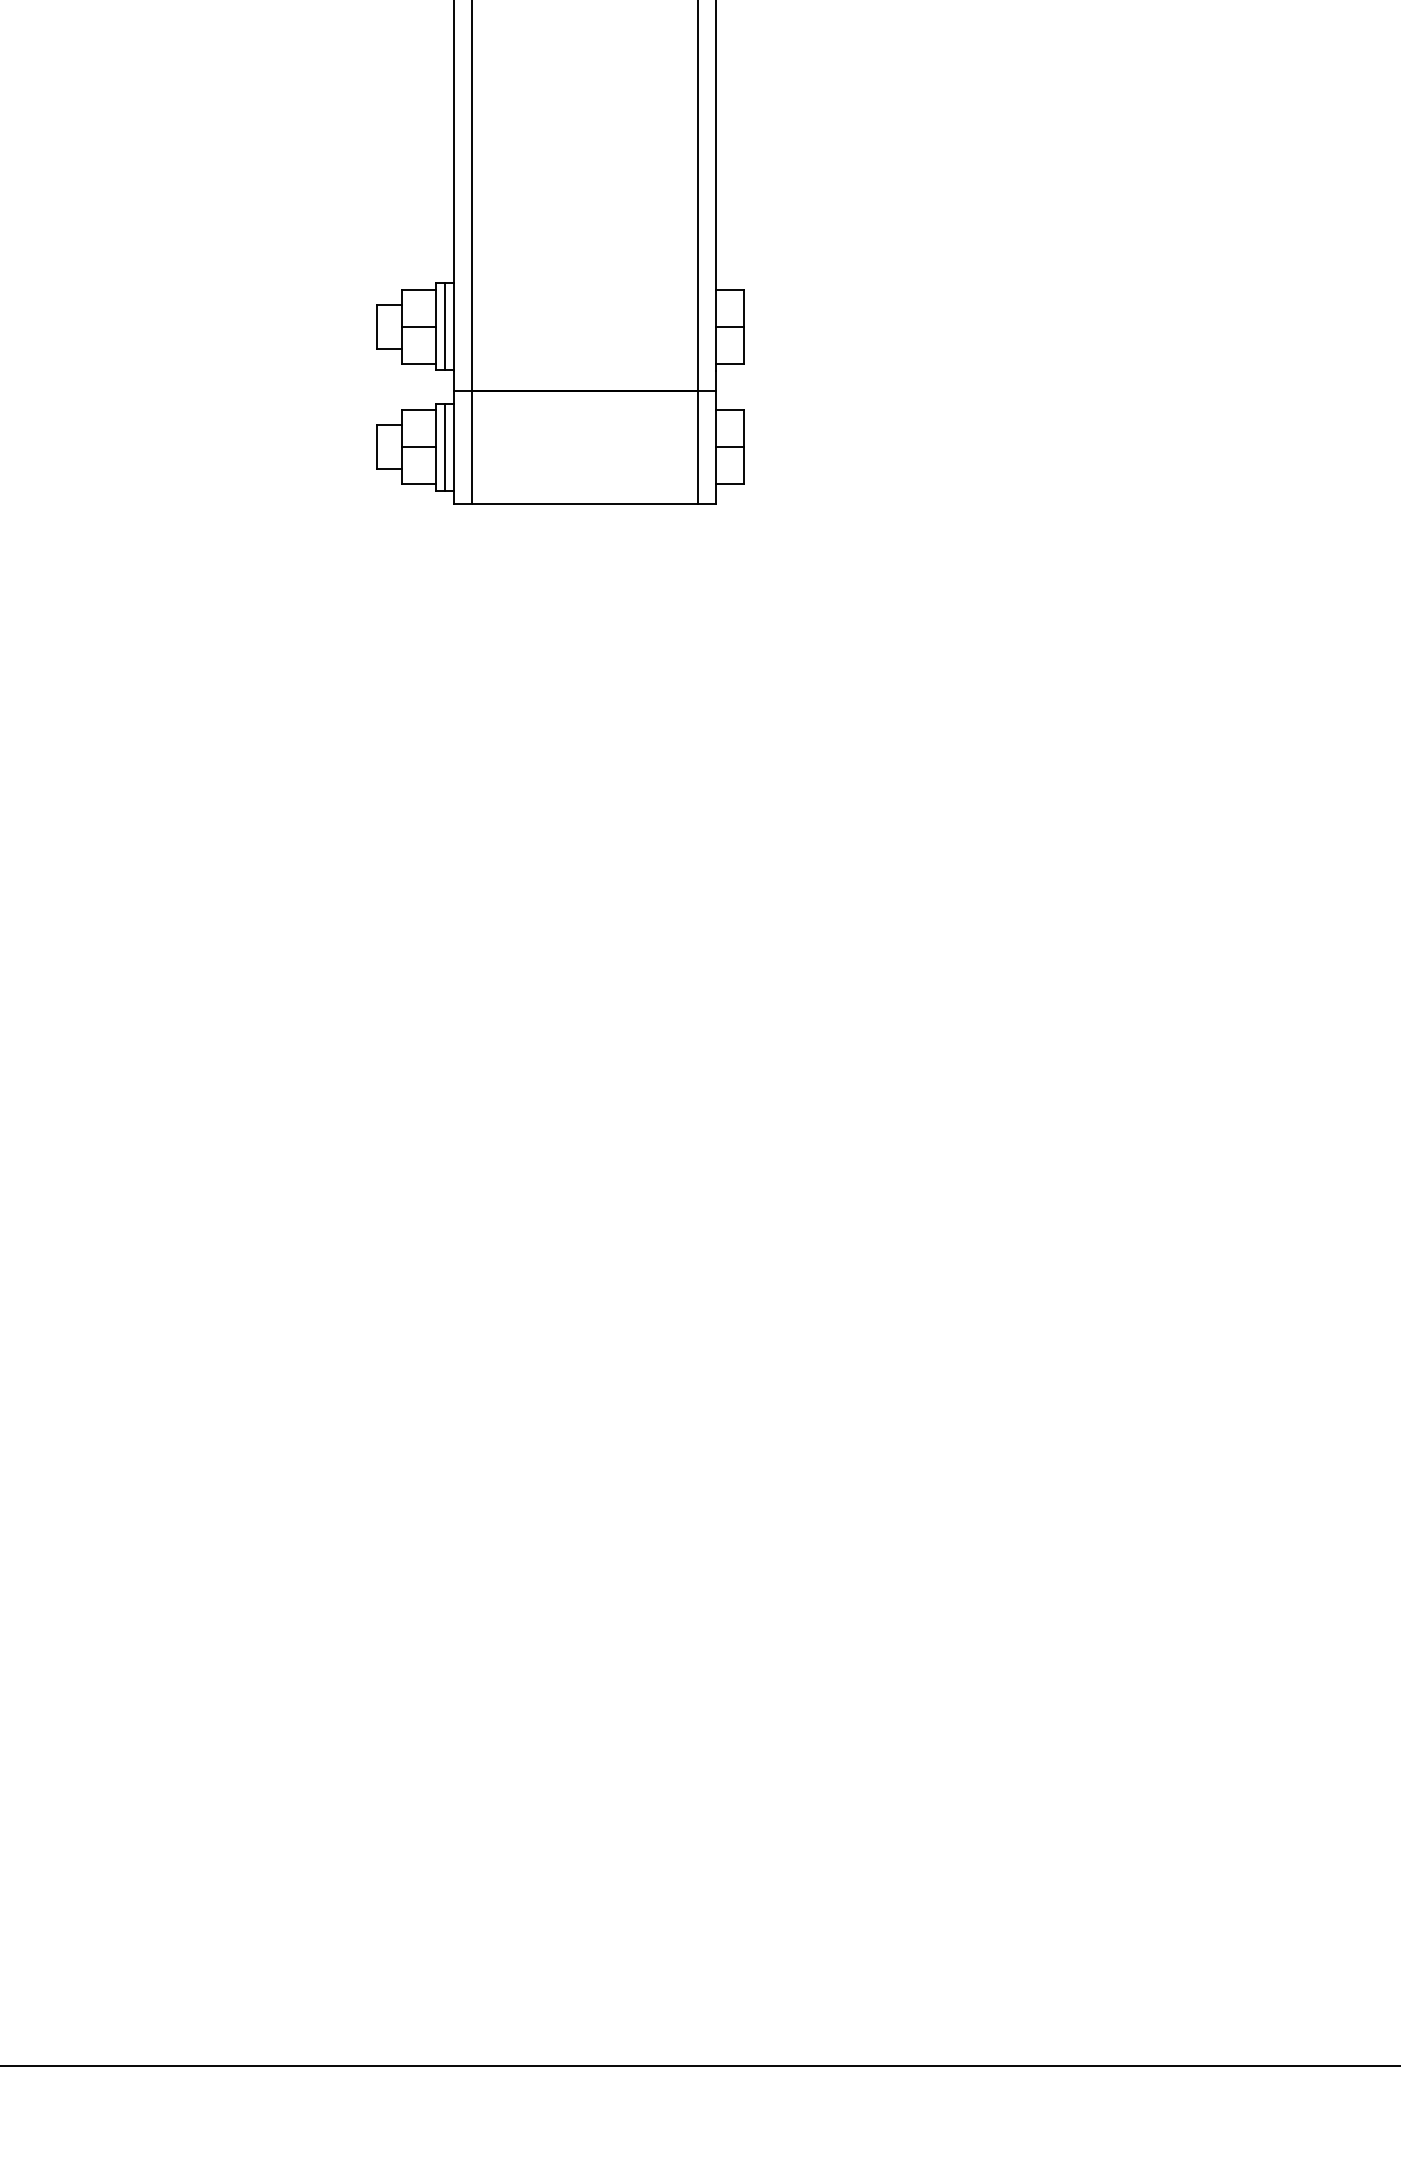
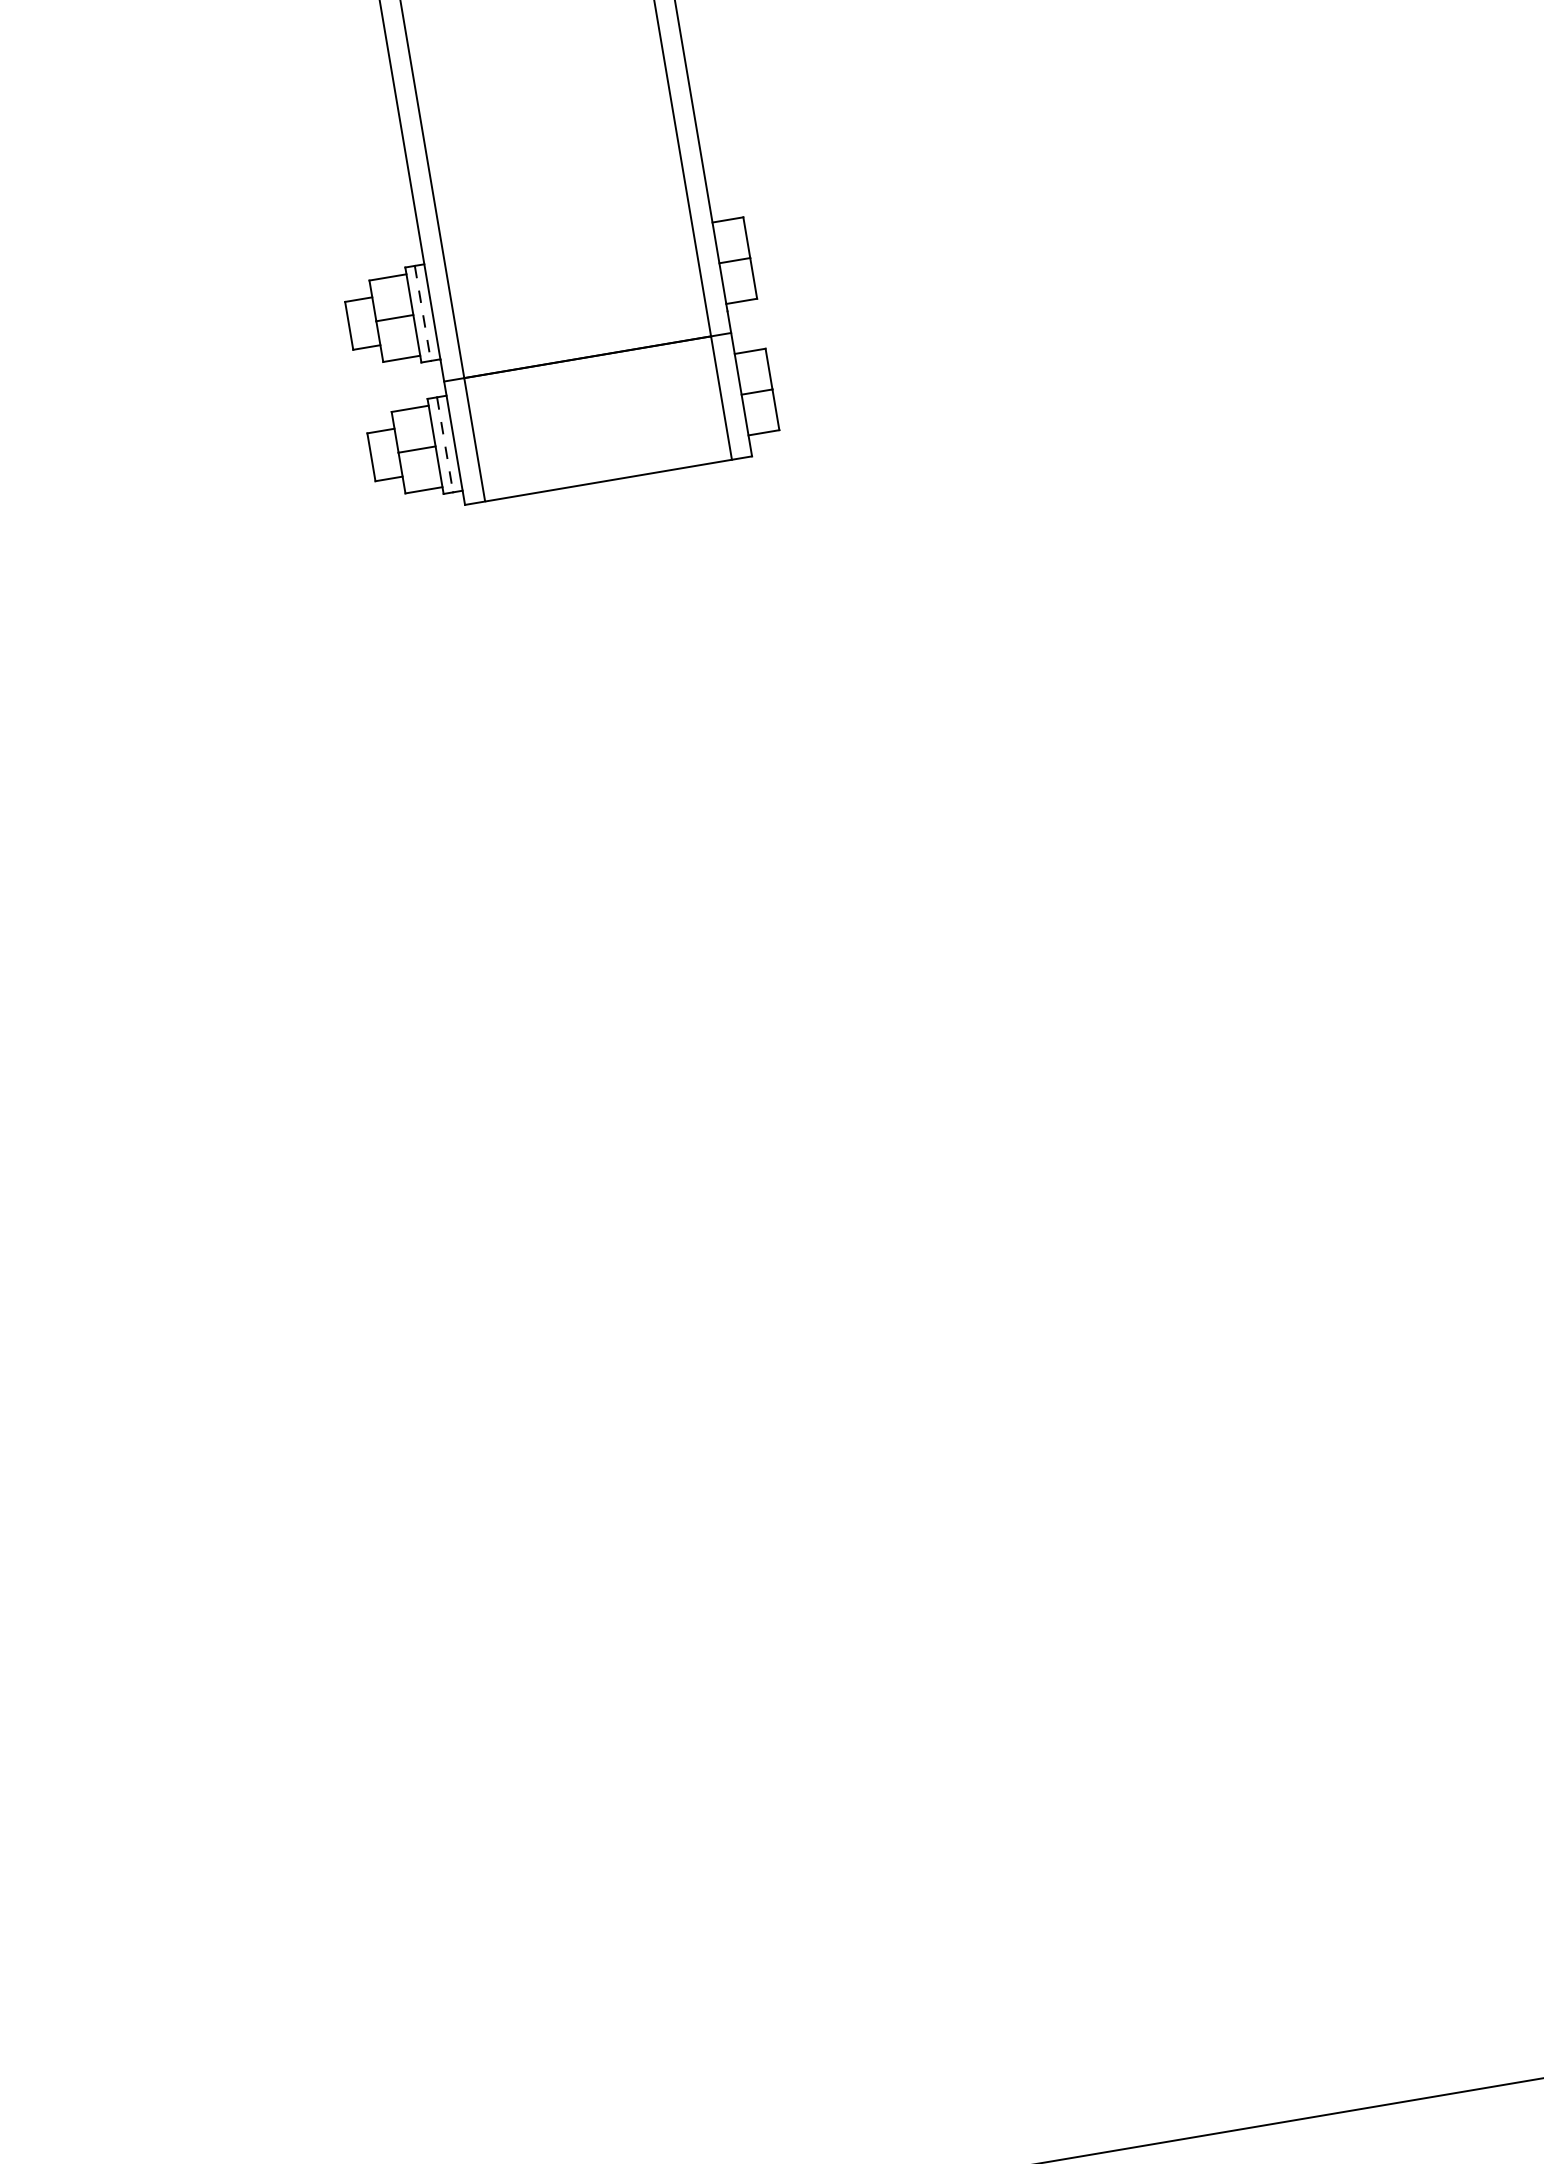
line: (444, 327) -> (422, 314), solid -> dashed
line: (444, 447) -> (444, 445), solid -> dashed

